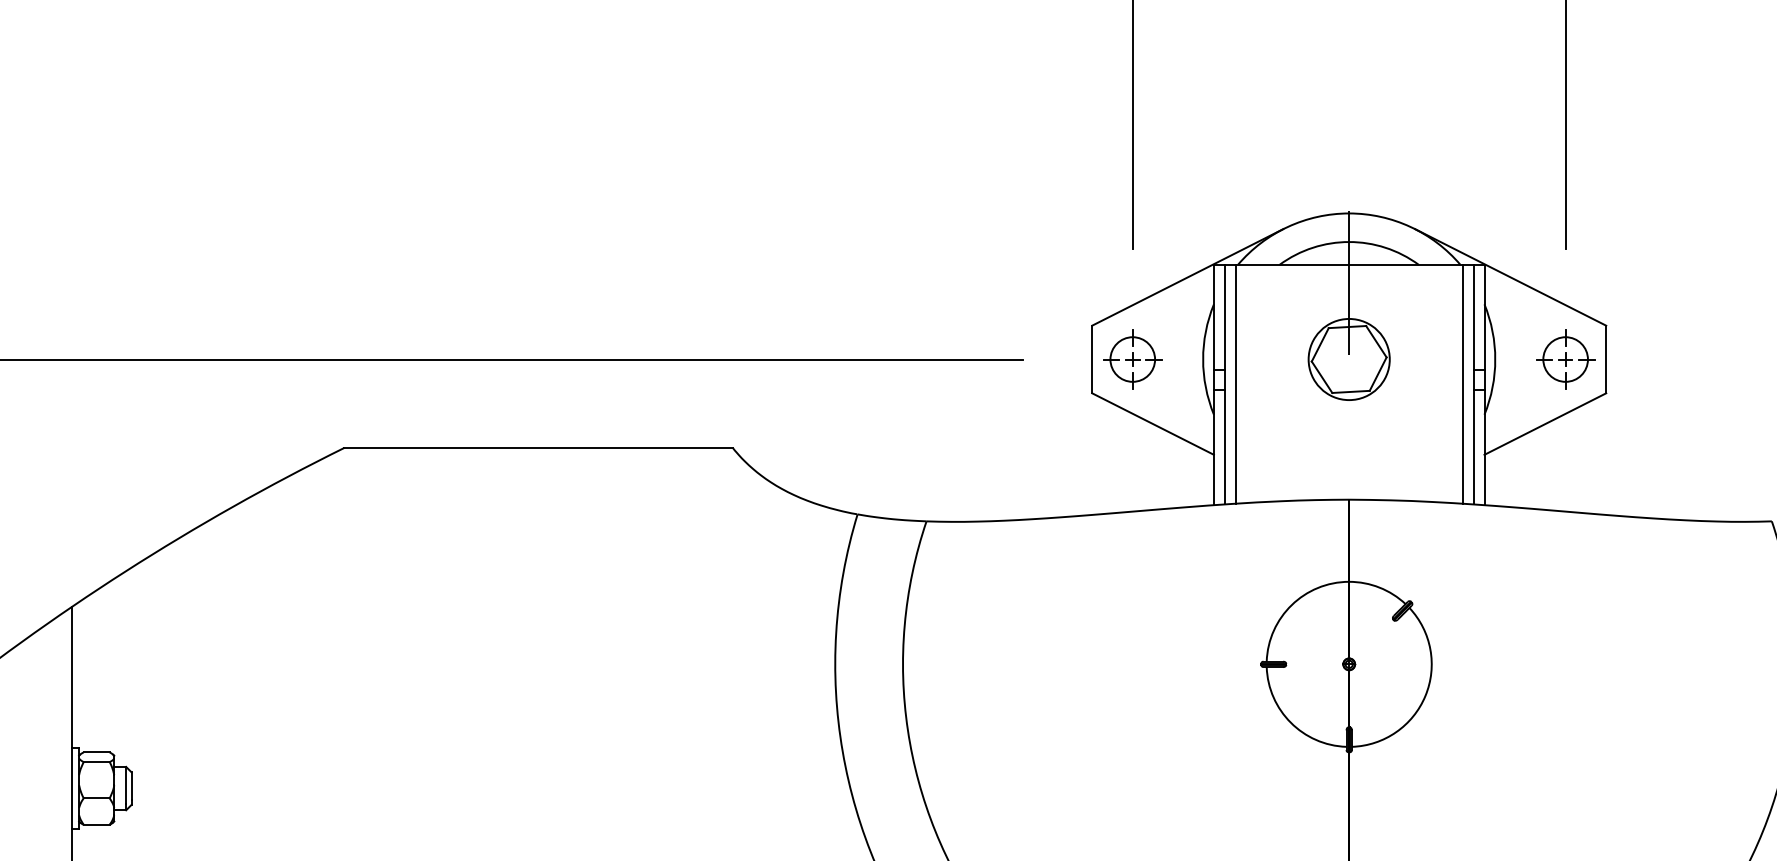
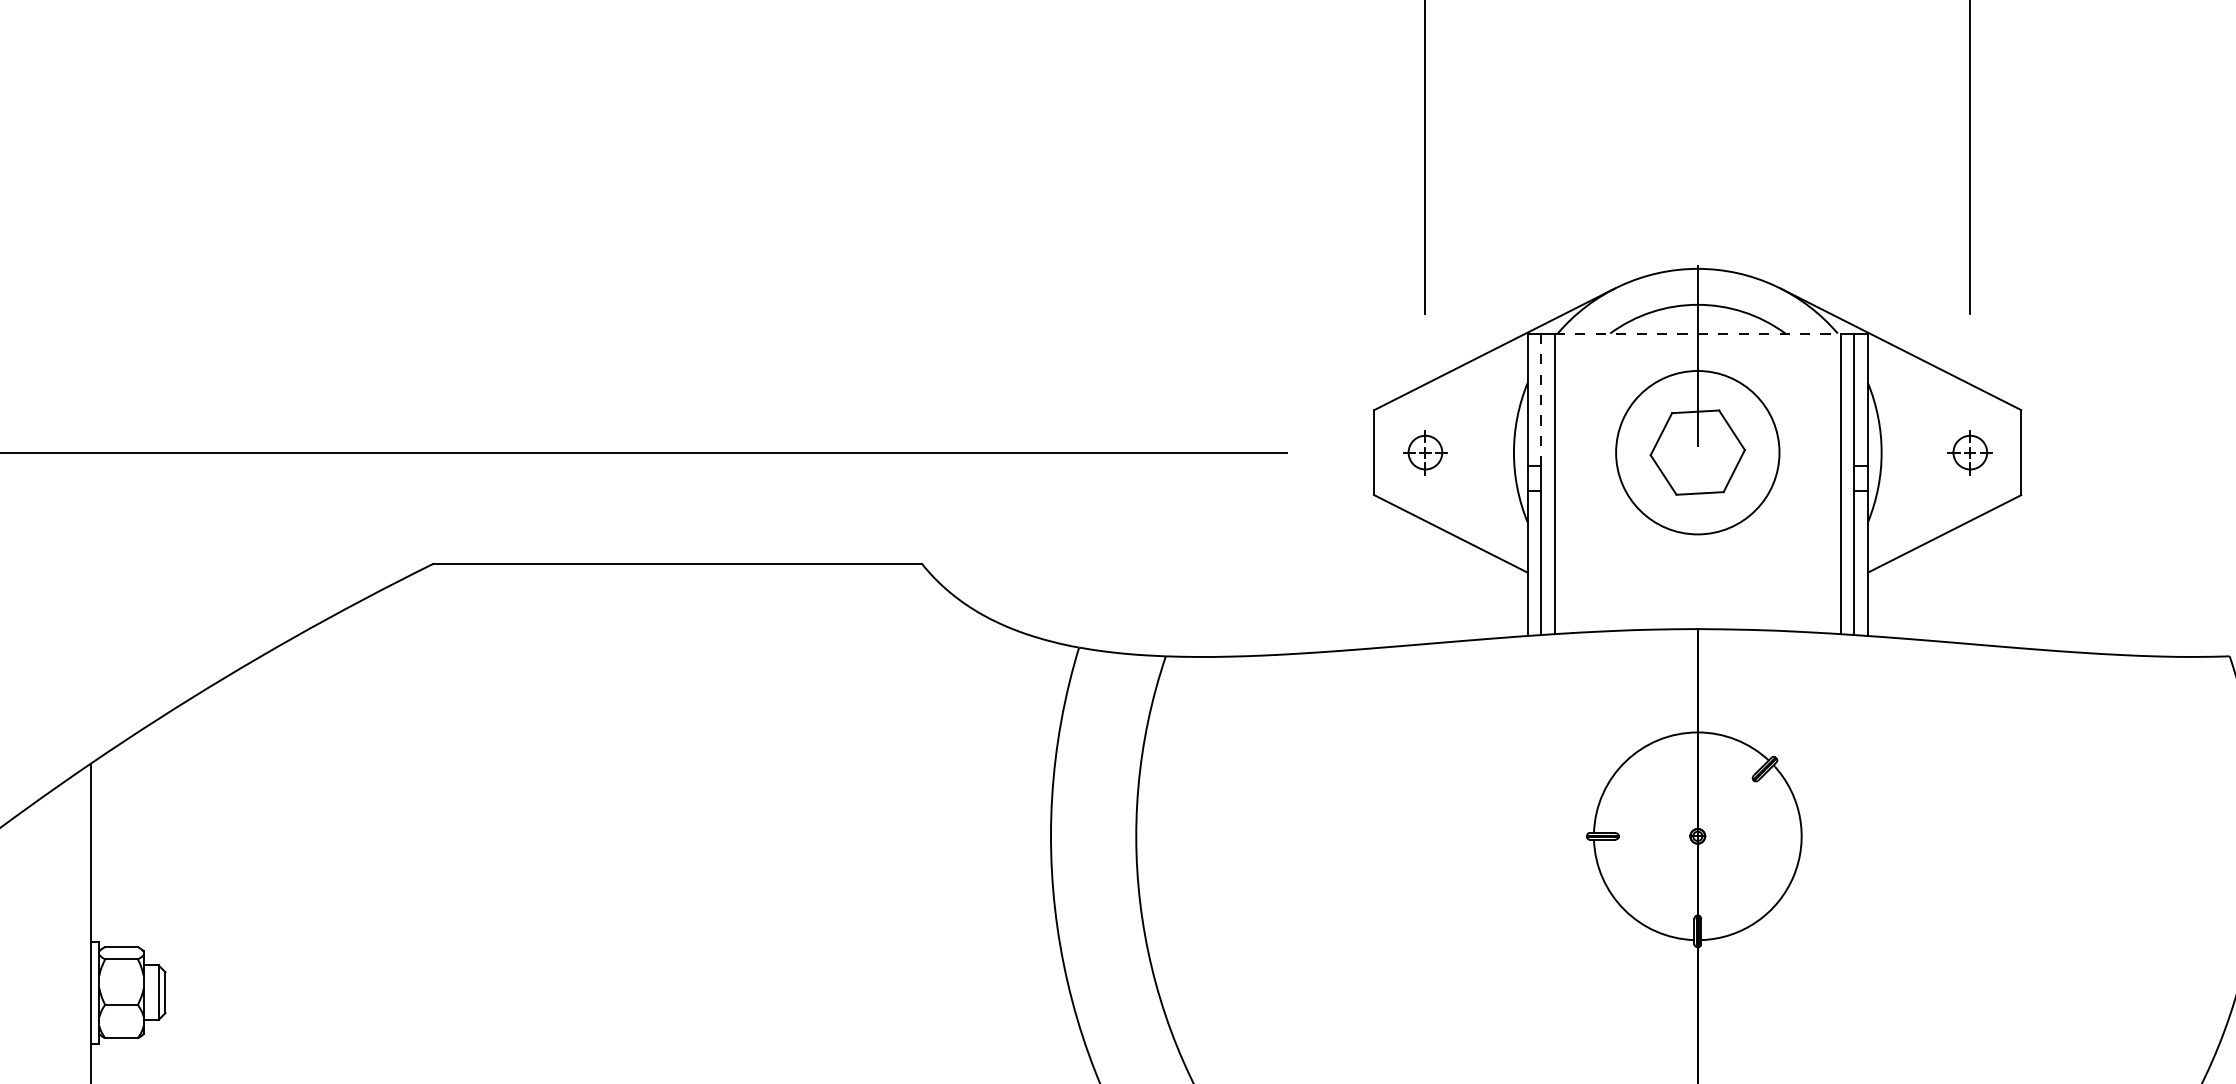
line: (1348, 264) -> (1697, 333), solid -> dashed
line: (1225, 317) -> (1541, 399), solid -> dashed
part: (1132, 359) -> (1425, 452), size x0.6
circle: (1348, 359) -> (1697, 452), size x1.6
part: (1565, 359) -> (1970, 452), size x0.6

